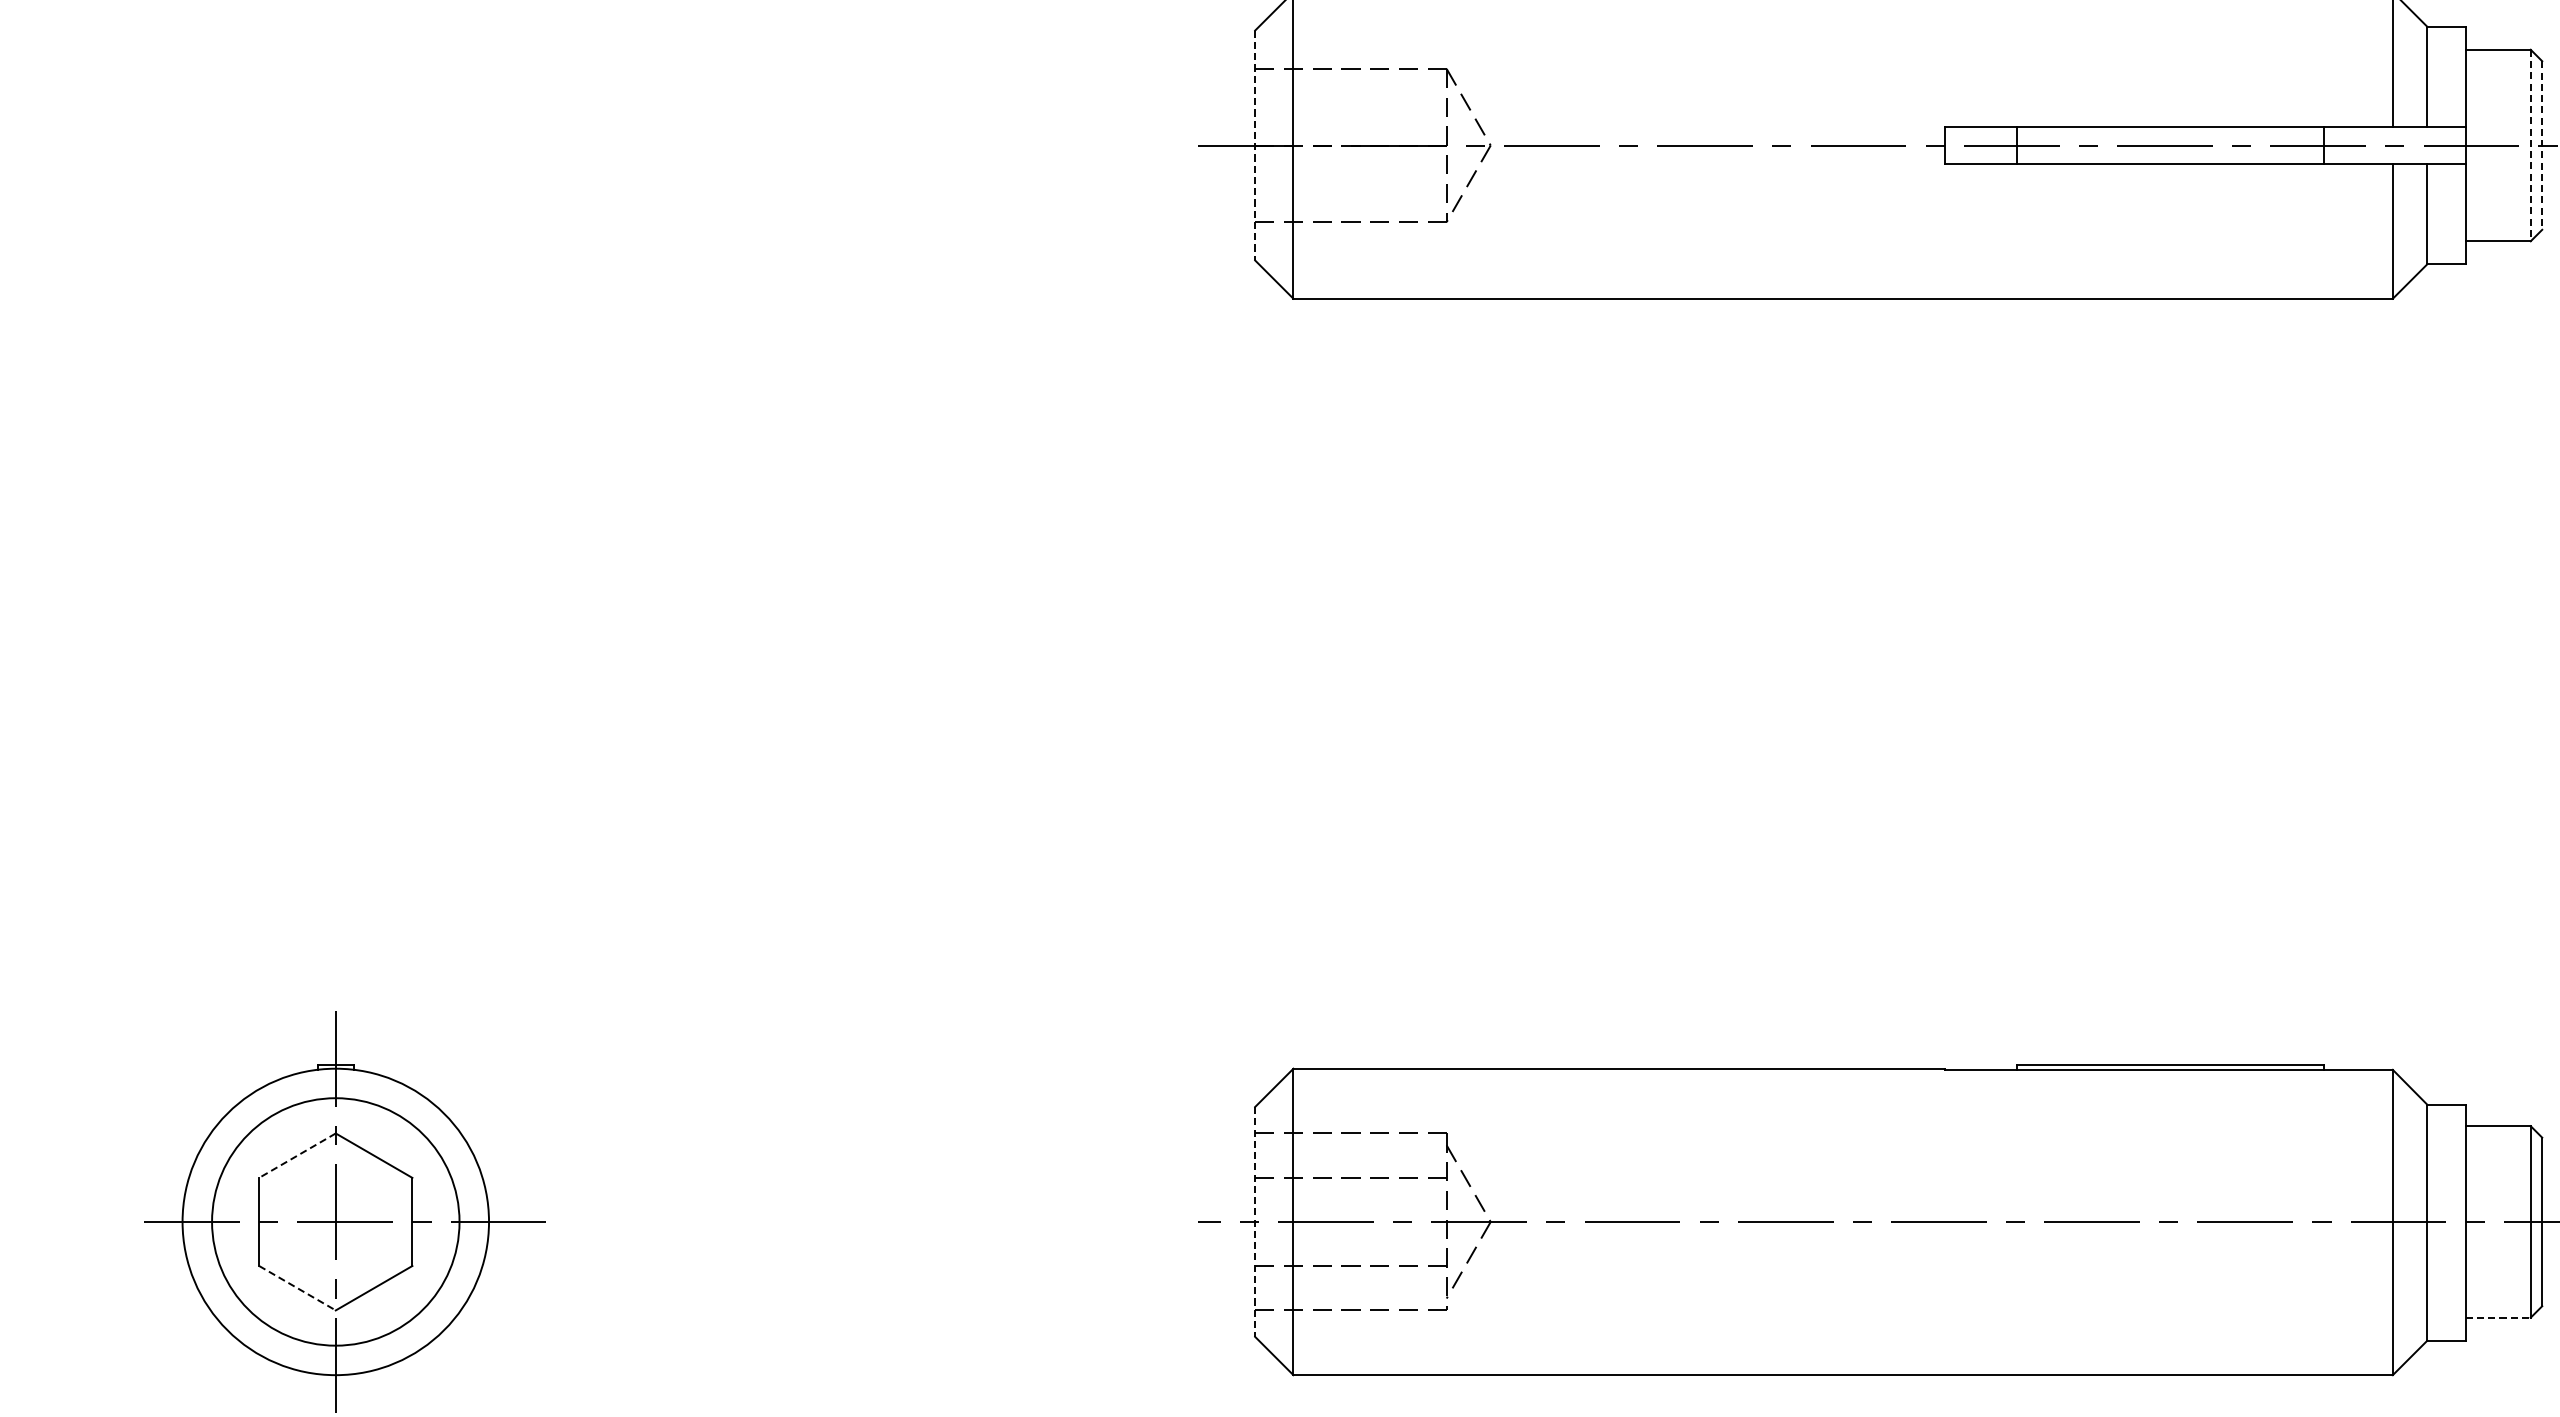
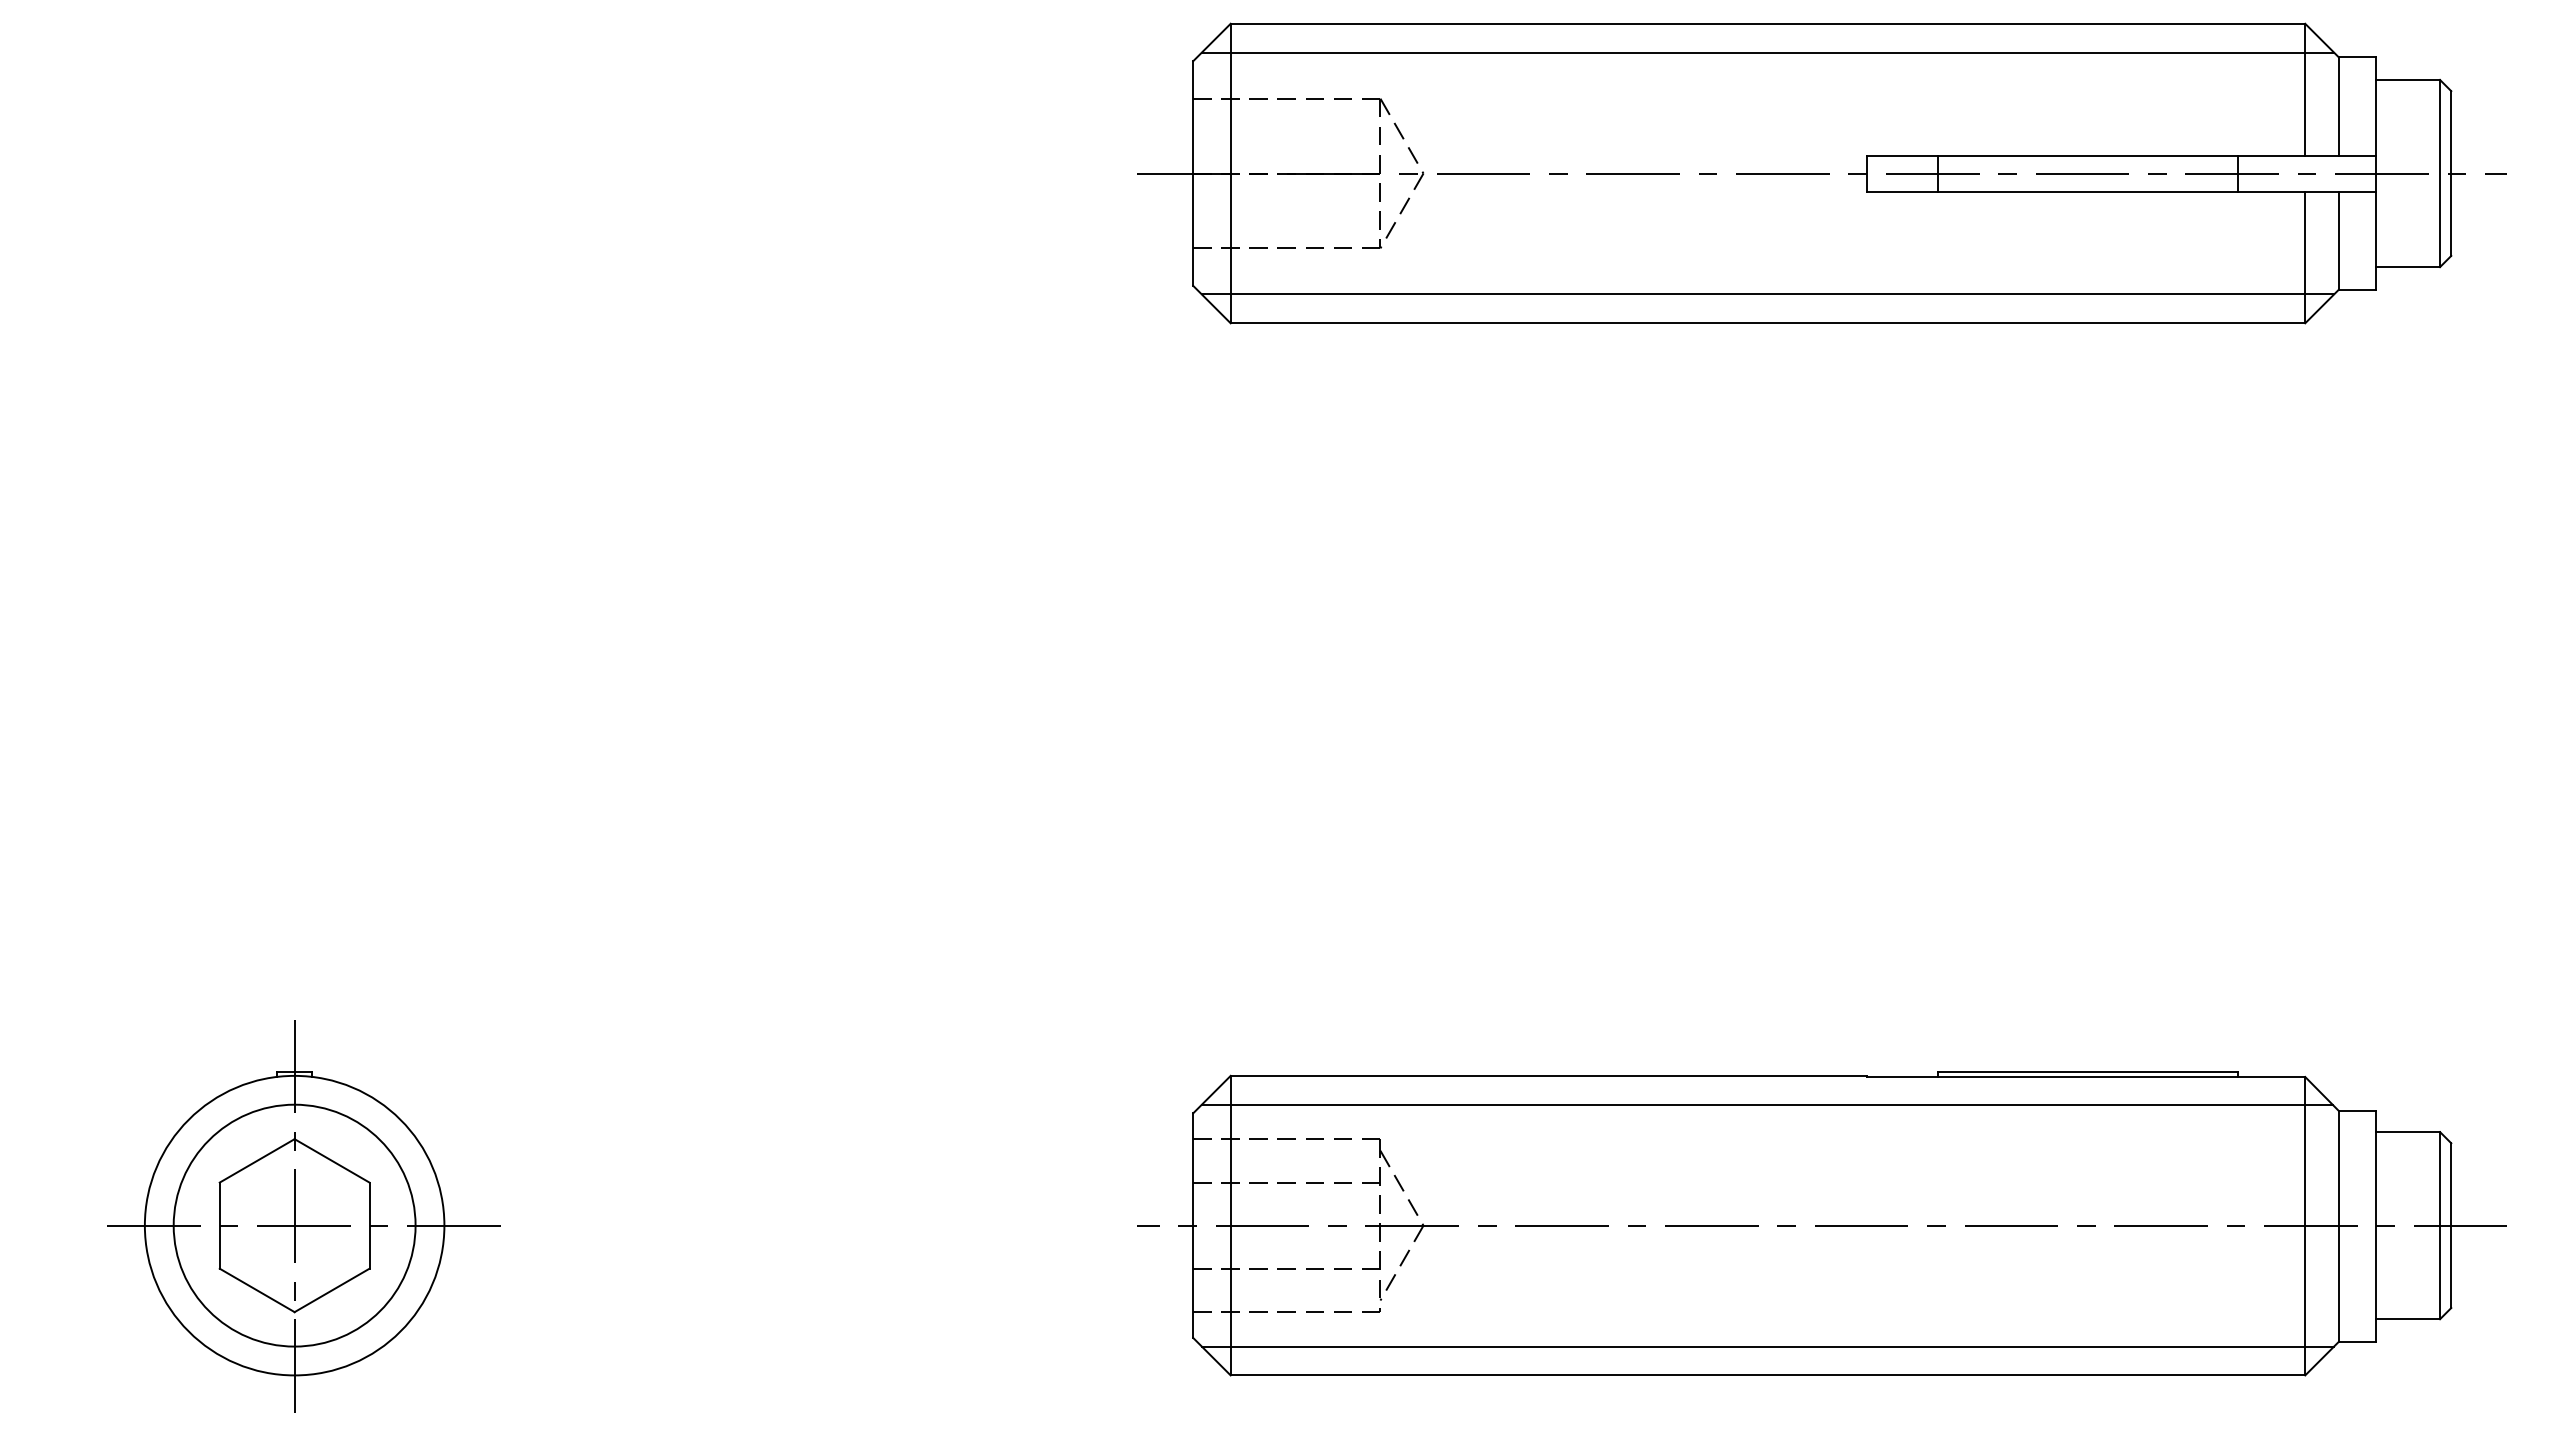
line: (1842, 21) -> (1767, 52), added
line: (2531, 145) -> (2440, 173), dashed -> solid
line: (1255, 146) -> (1193, 174), dashed -> solid
line: (2542, 146) -> (2451, 174), dashed -> solid
line: (1842, 269) -> (1767, 294), added
line: (1841, 1097) -> (1766, 1104), added
line: (296, 1156) -> (256, 1161), dashed -> solid
line: (1255, 1222) -> (1193, 1226), dashed -> solid
line: (297, 1288) -> (257, 1290), dashed -> solid
line: (2498, 1317) -> (2408, 1319), dashed -> solid
line: (1842, 1345) -> (1767, 1346), added

